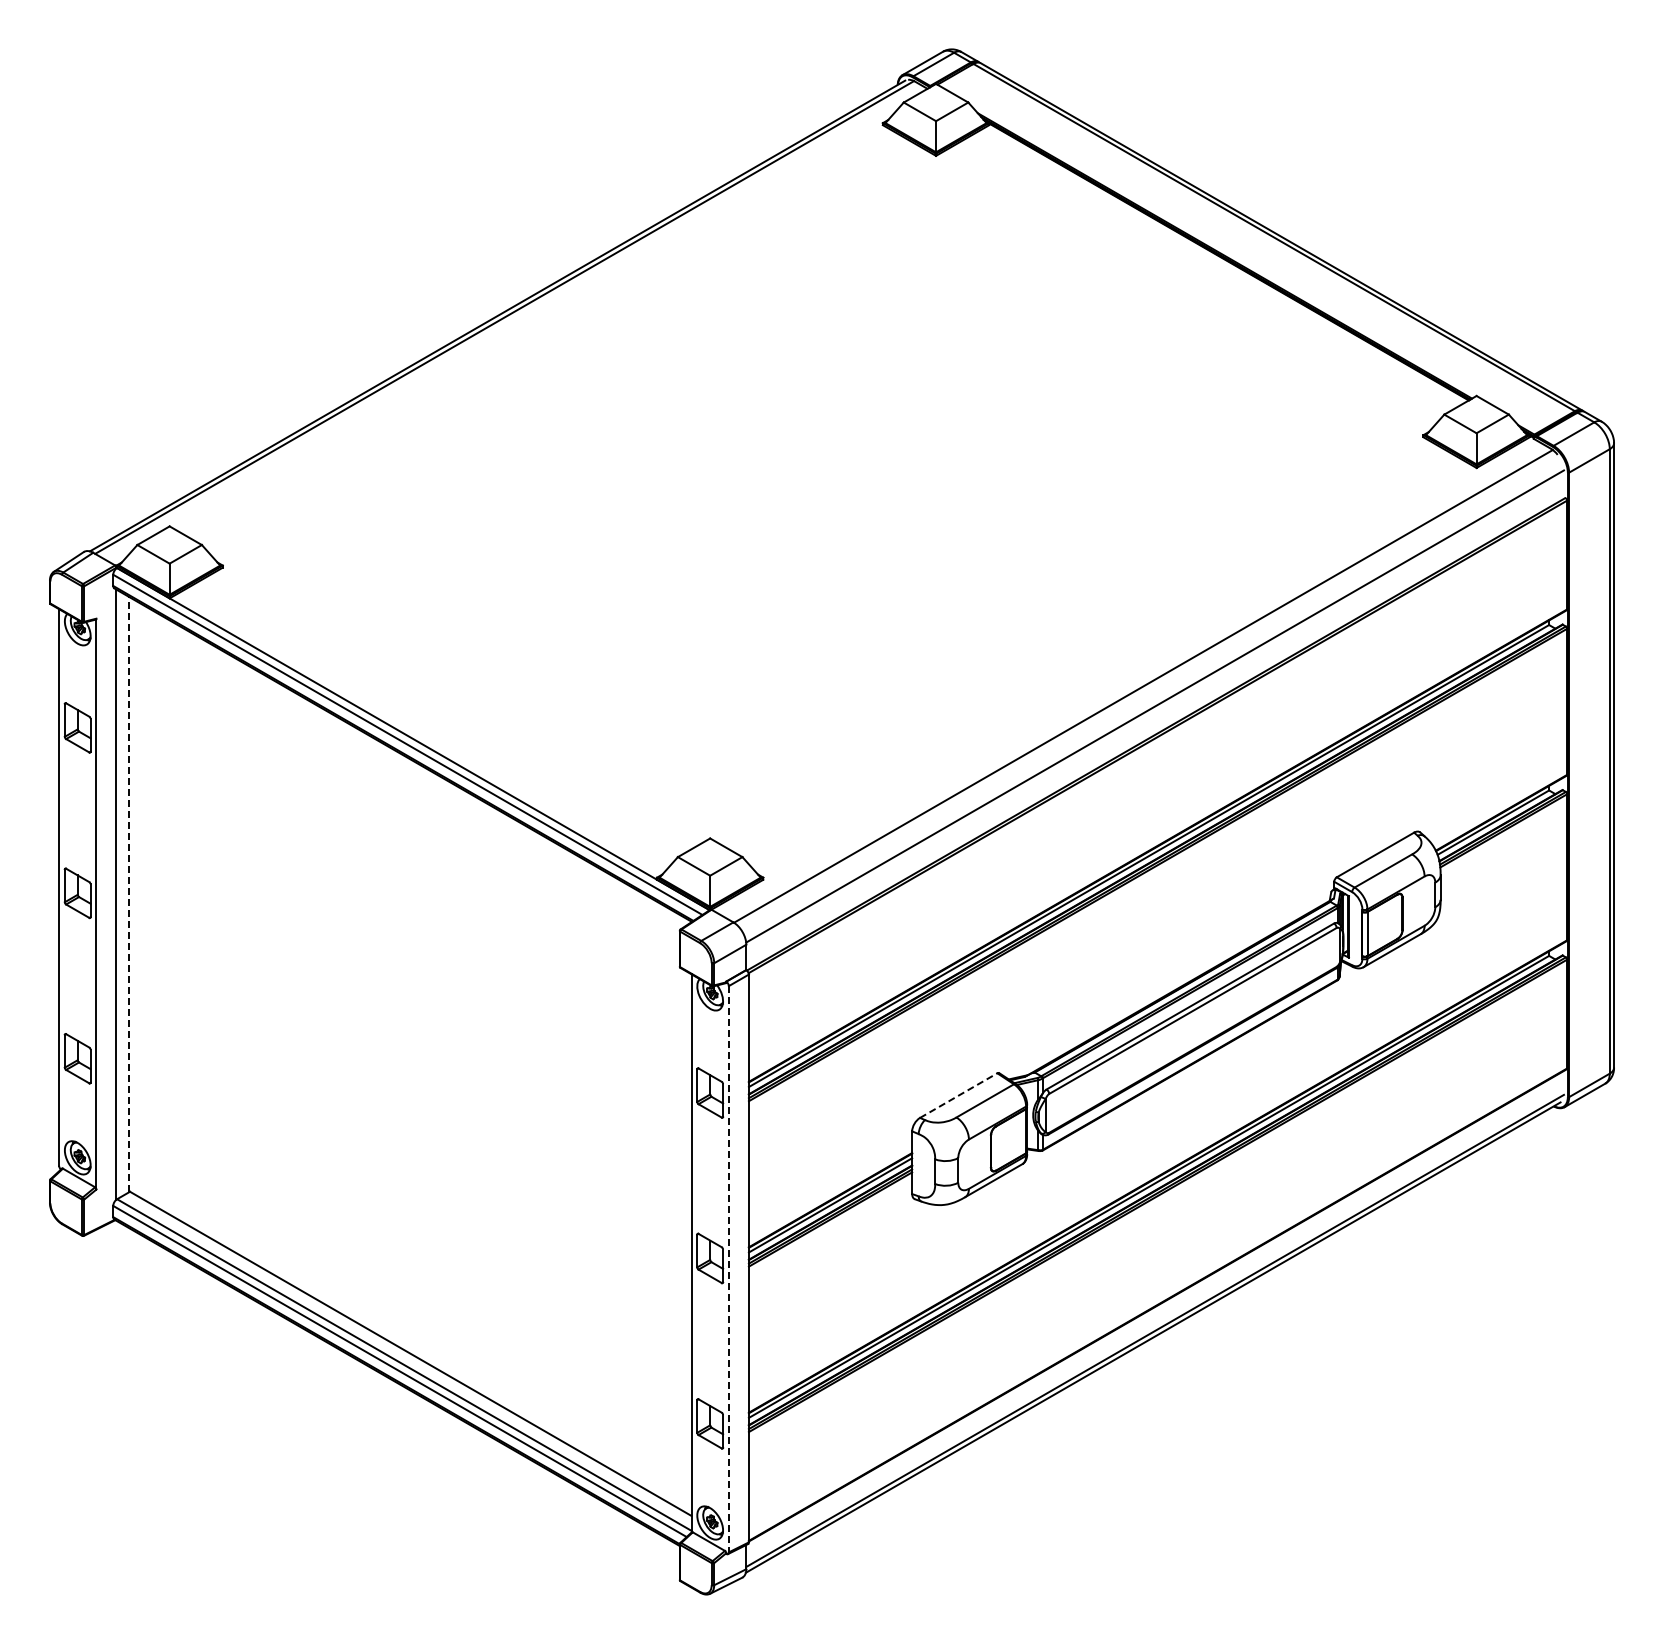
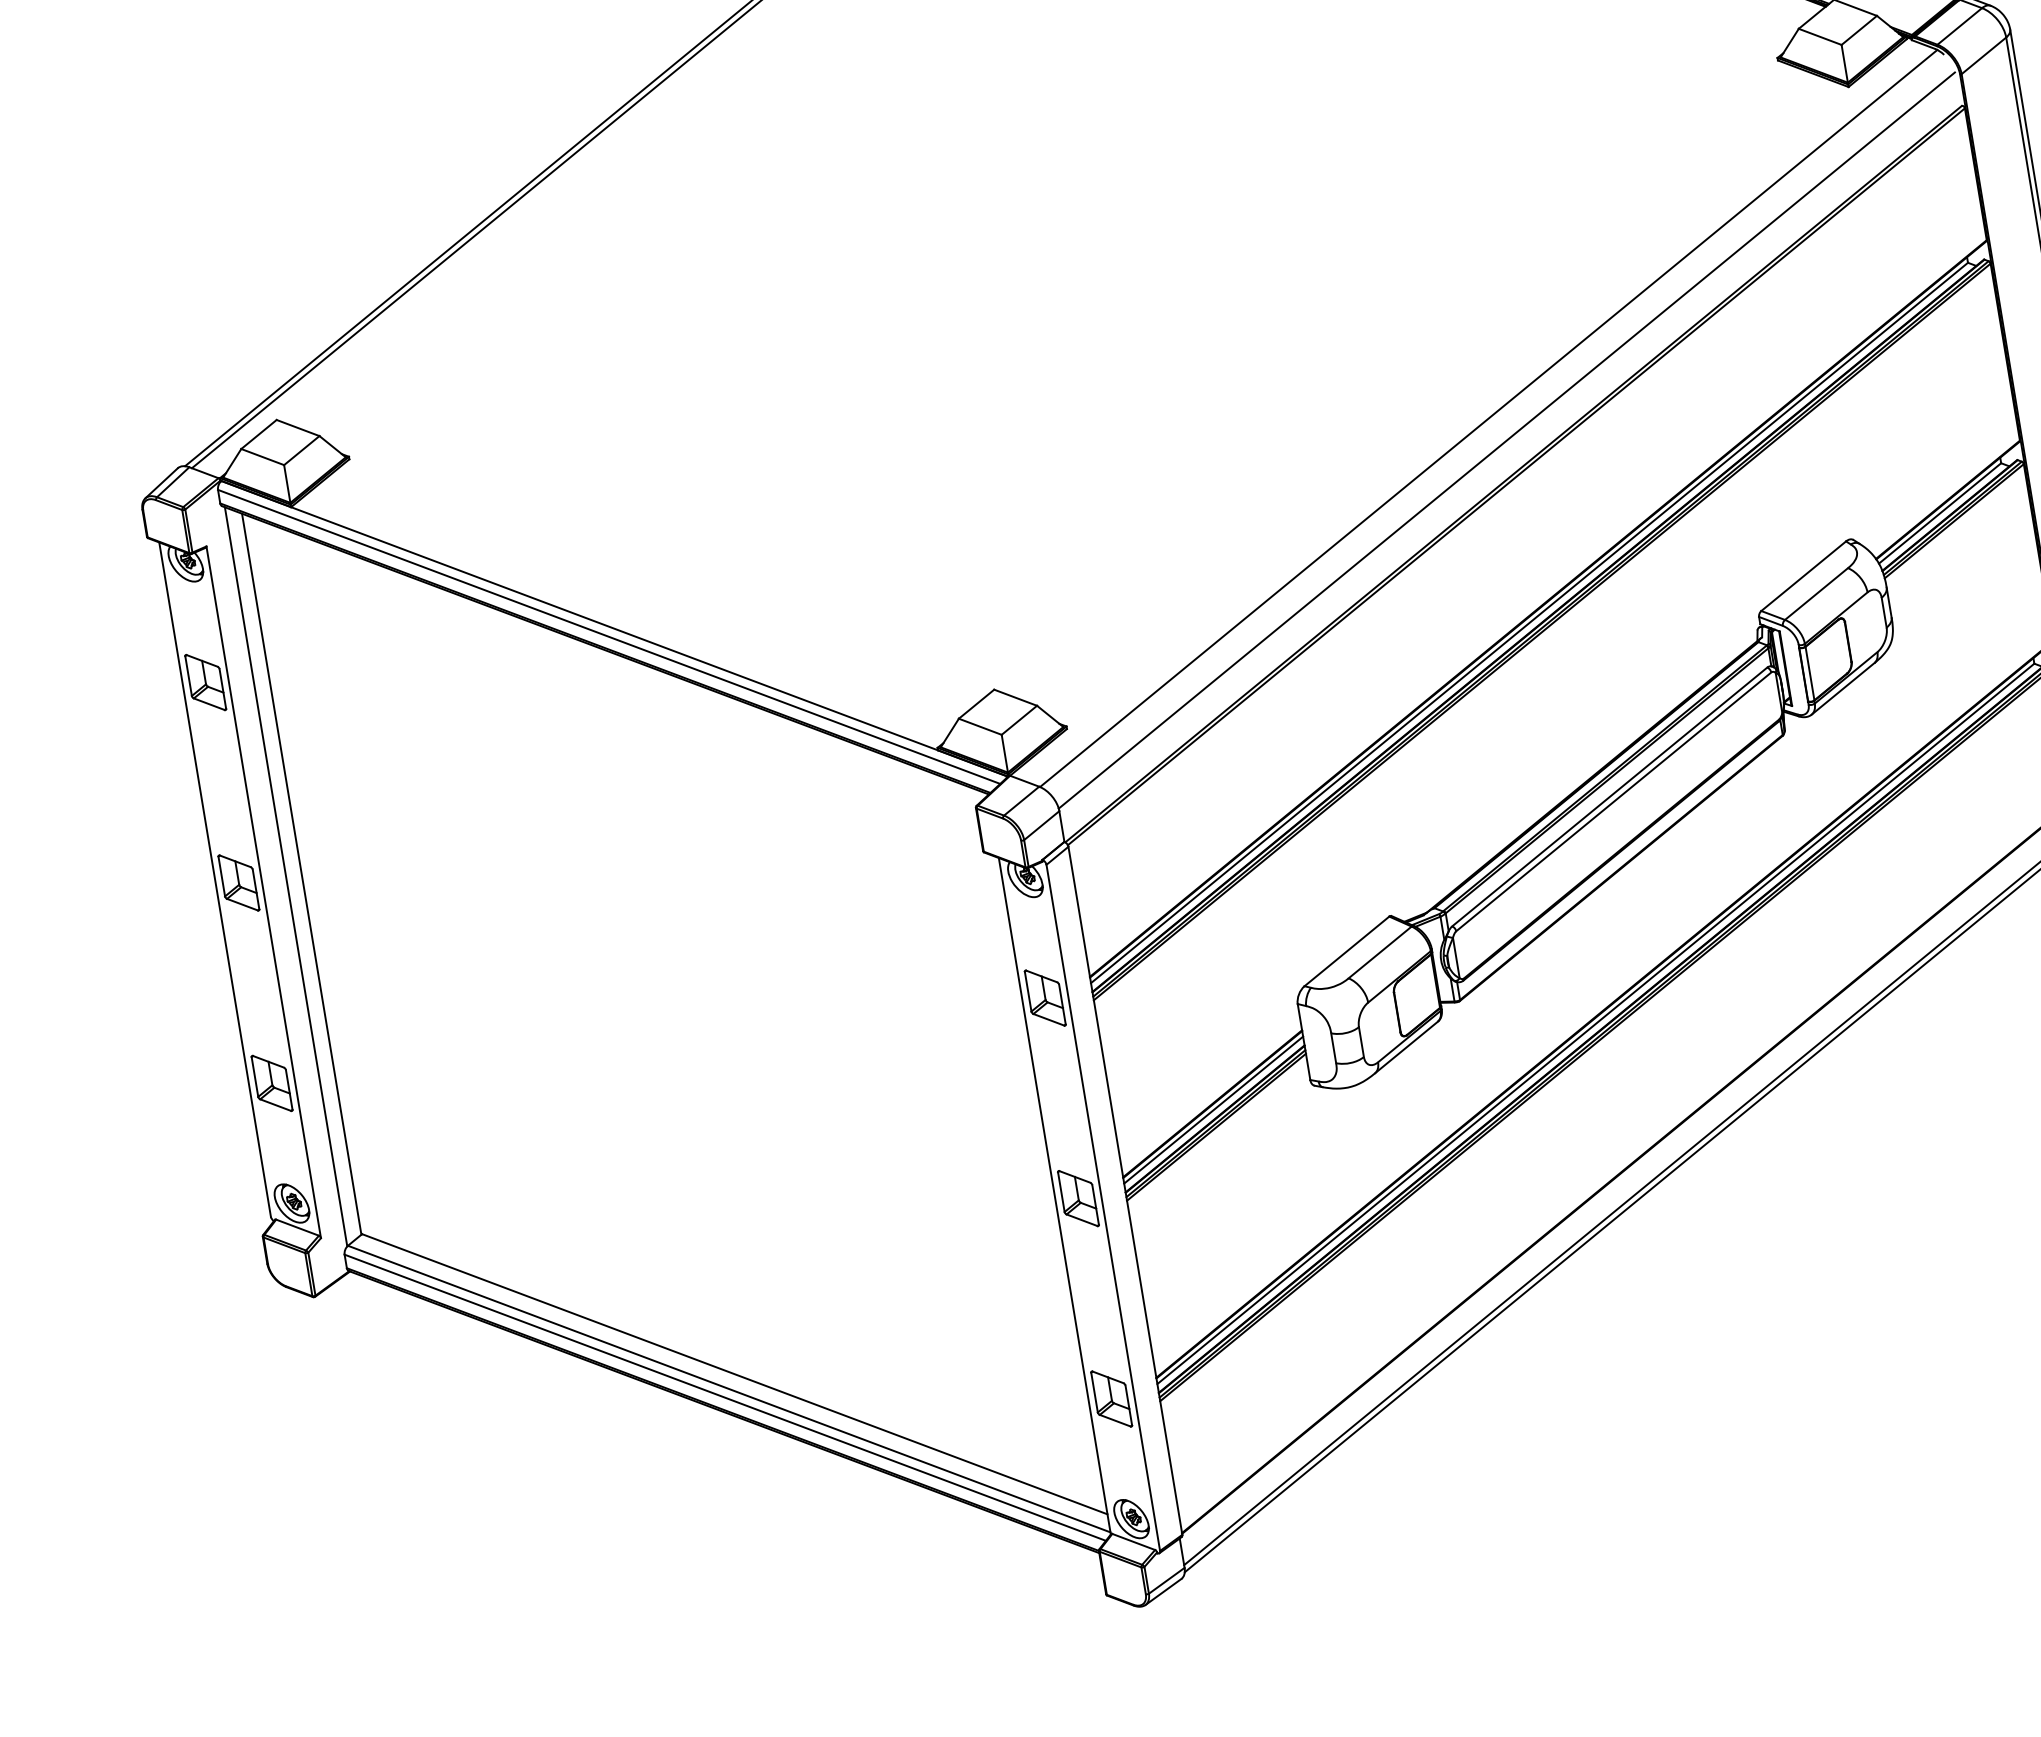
line: (129, 894) -> (301, 874), dashed -> solid
line: (958, 1095) -> (1346, 951), dashed -> solid
line: (728, 1269) -> (1102, 1208), dashed -> solid

